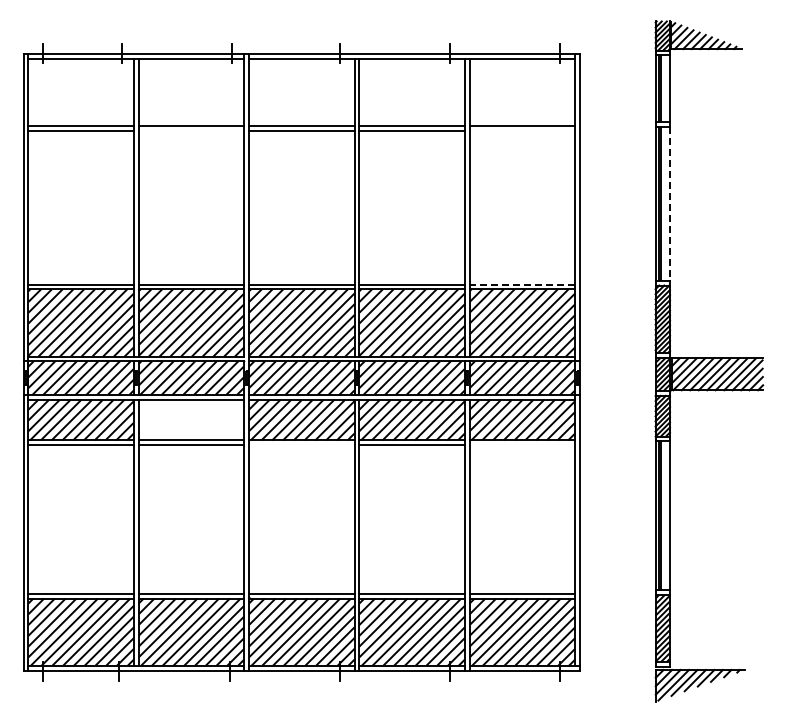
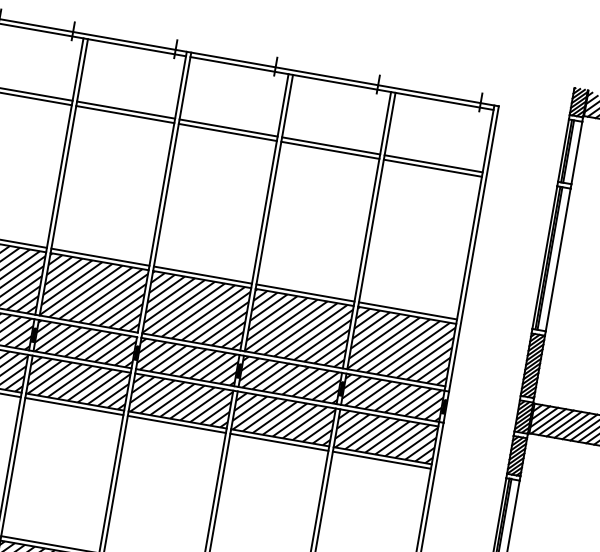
line: (191, 131) -> (125, 114), added
line: (522, 131) -> (432, 168), added
line: (669, 204) -> (557, 260), dashed -> solid
line: (522, 284) -> (408, 310), dashed -> solid
hatch: (191, 419) -> (78, 382), added
line: (301, 445) -> (176, 424), added
line: (522, 445) -> (381, 460), added

